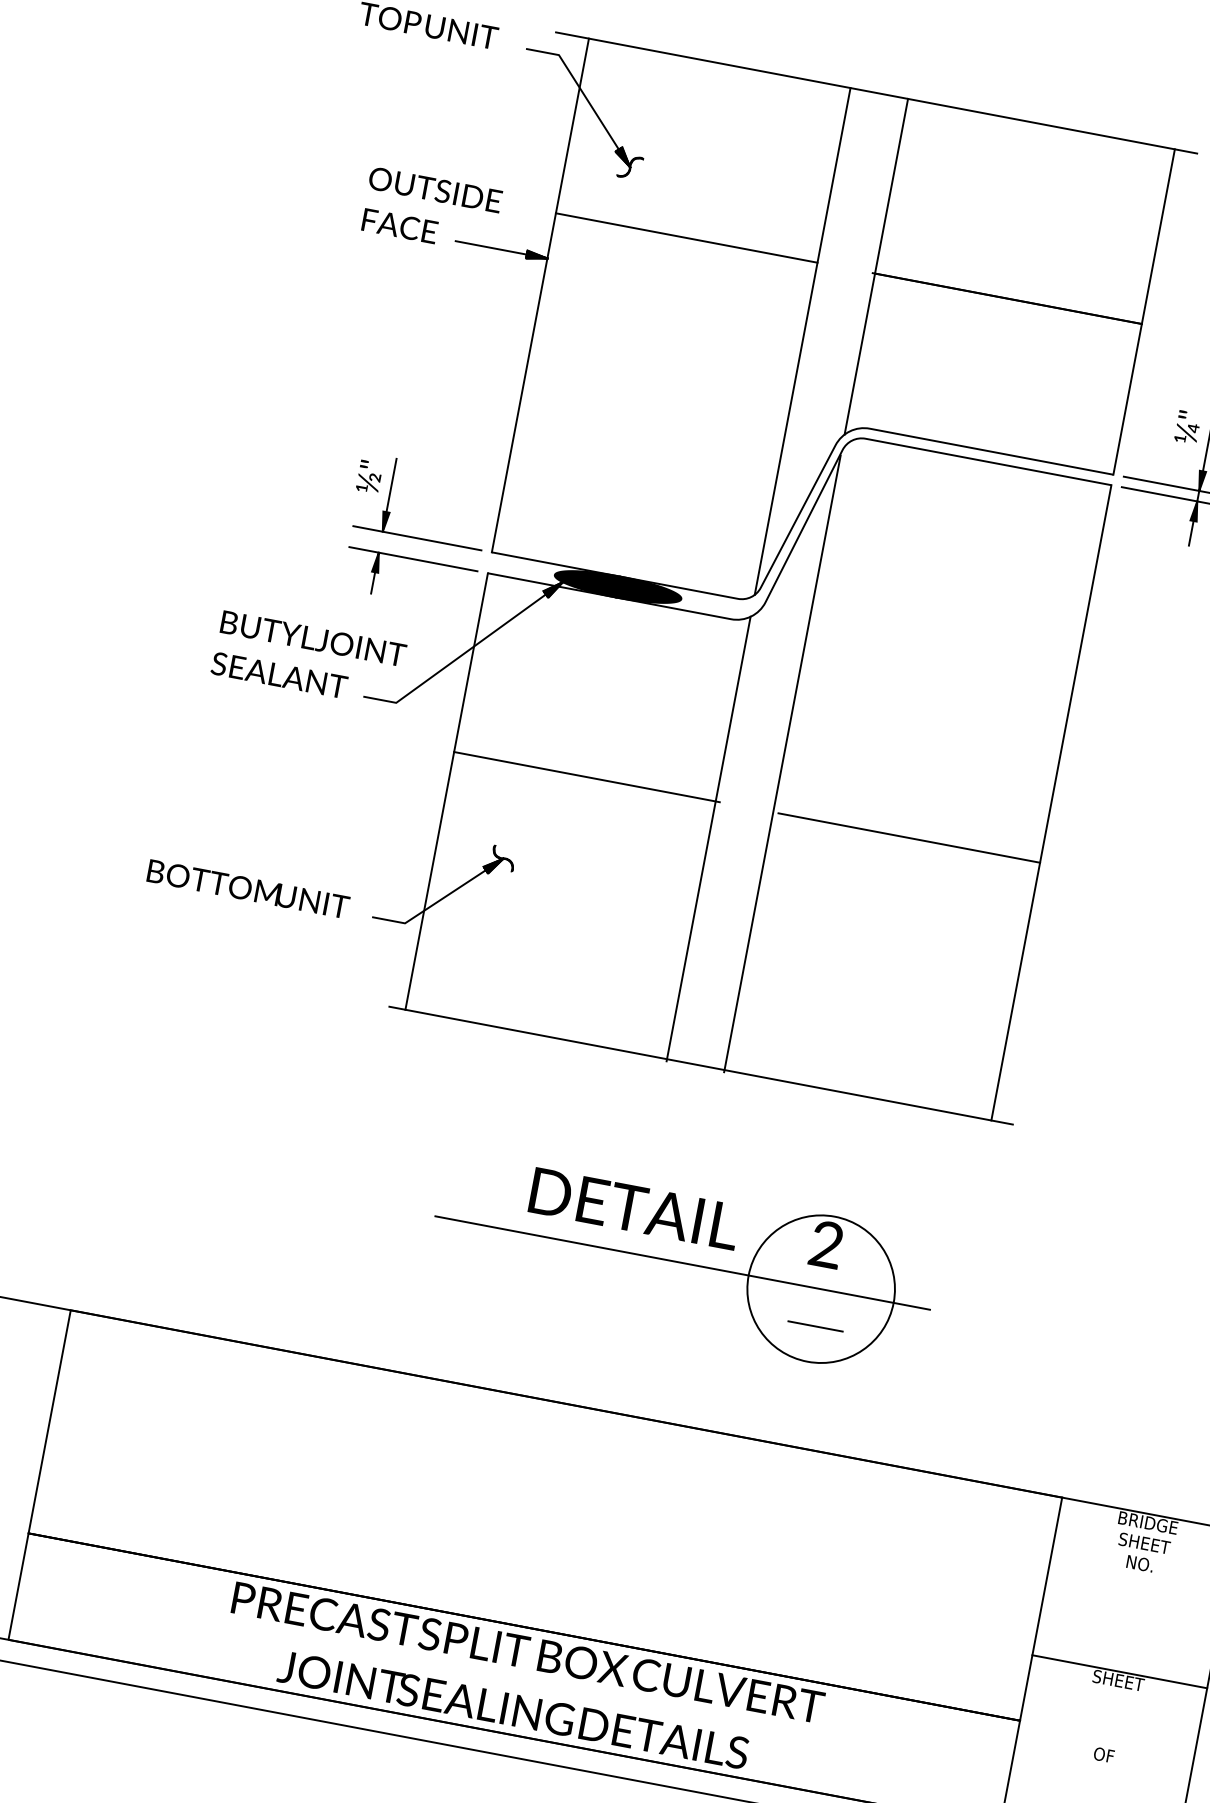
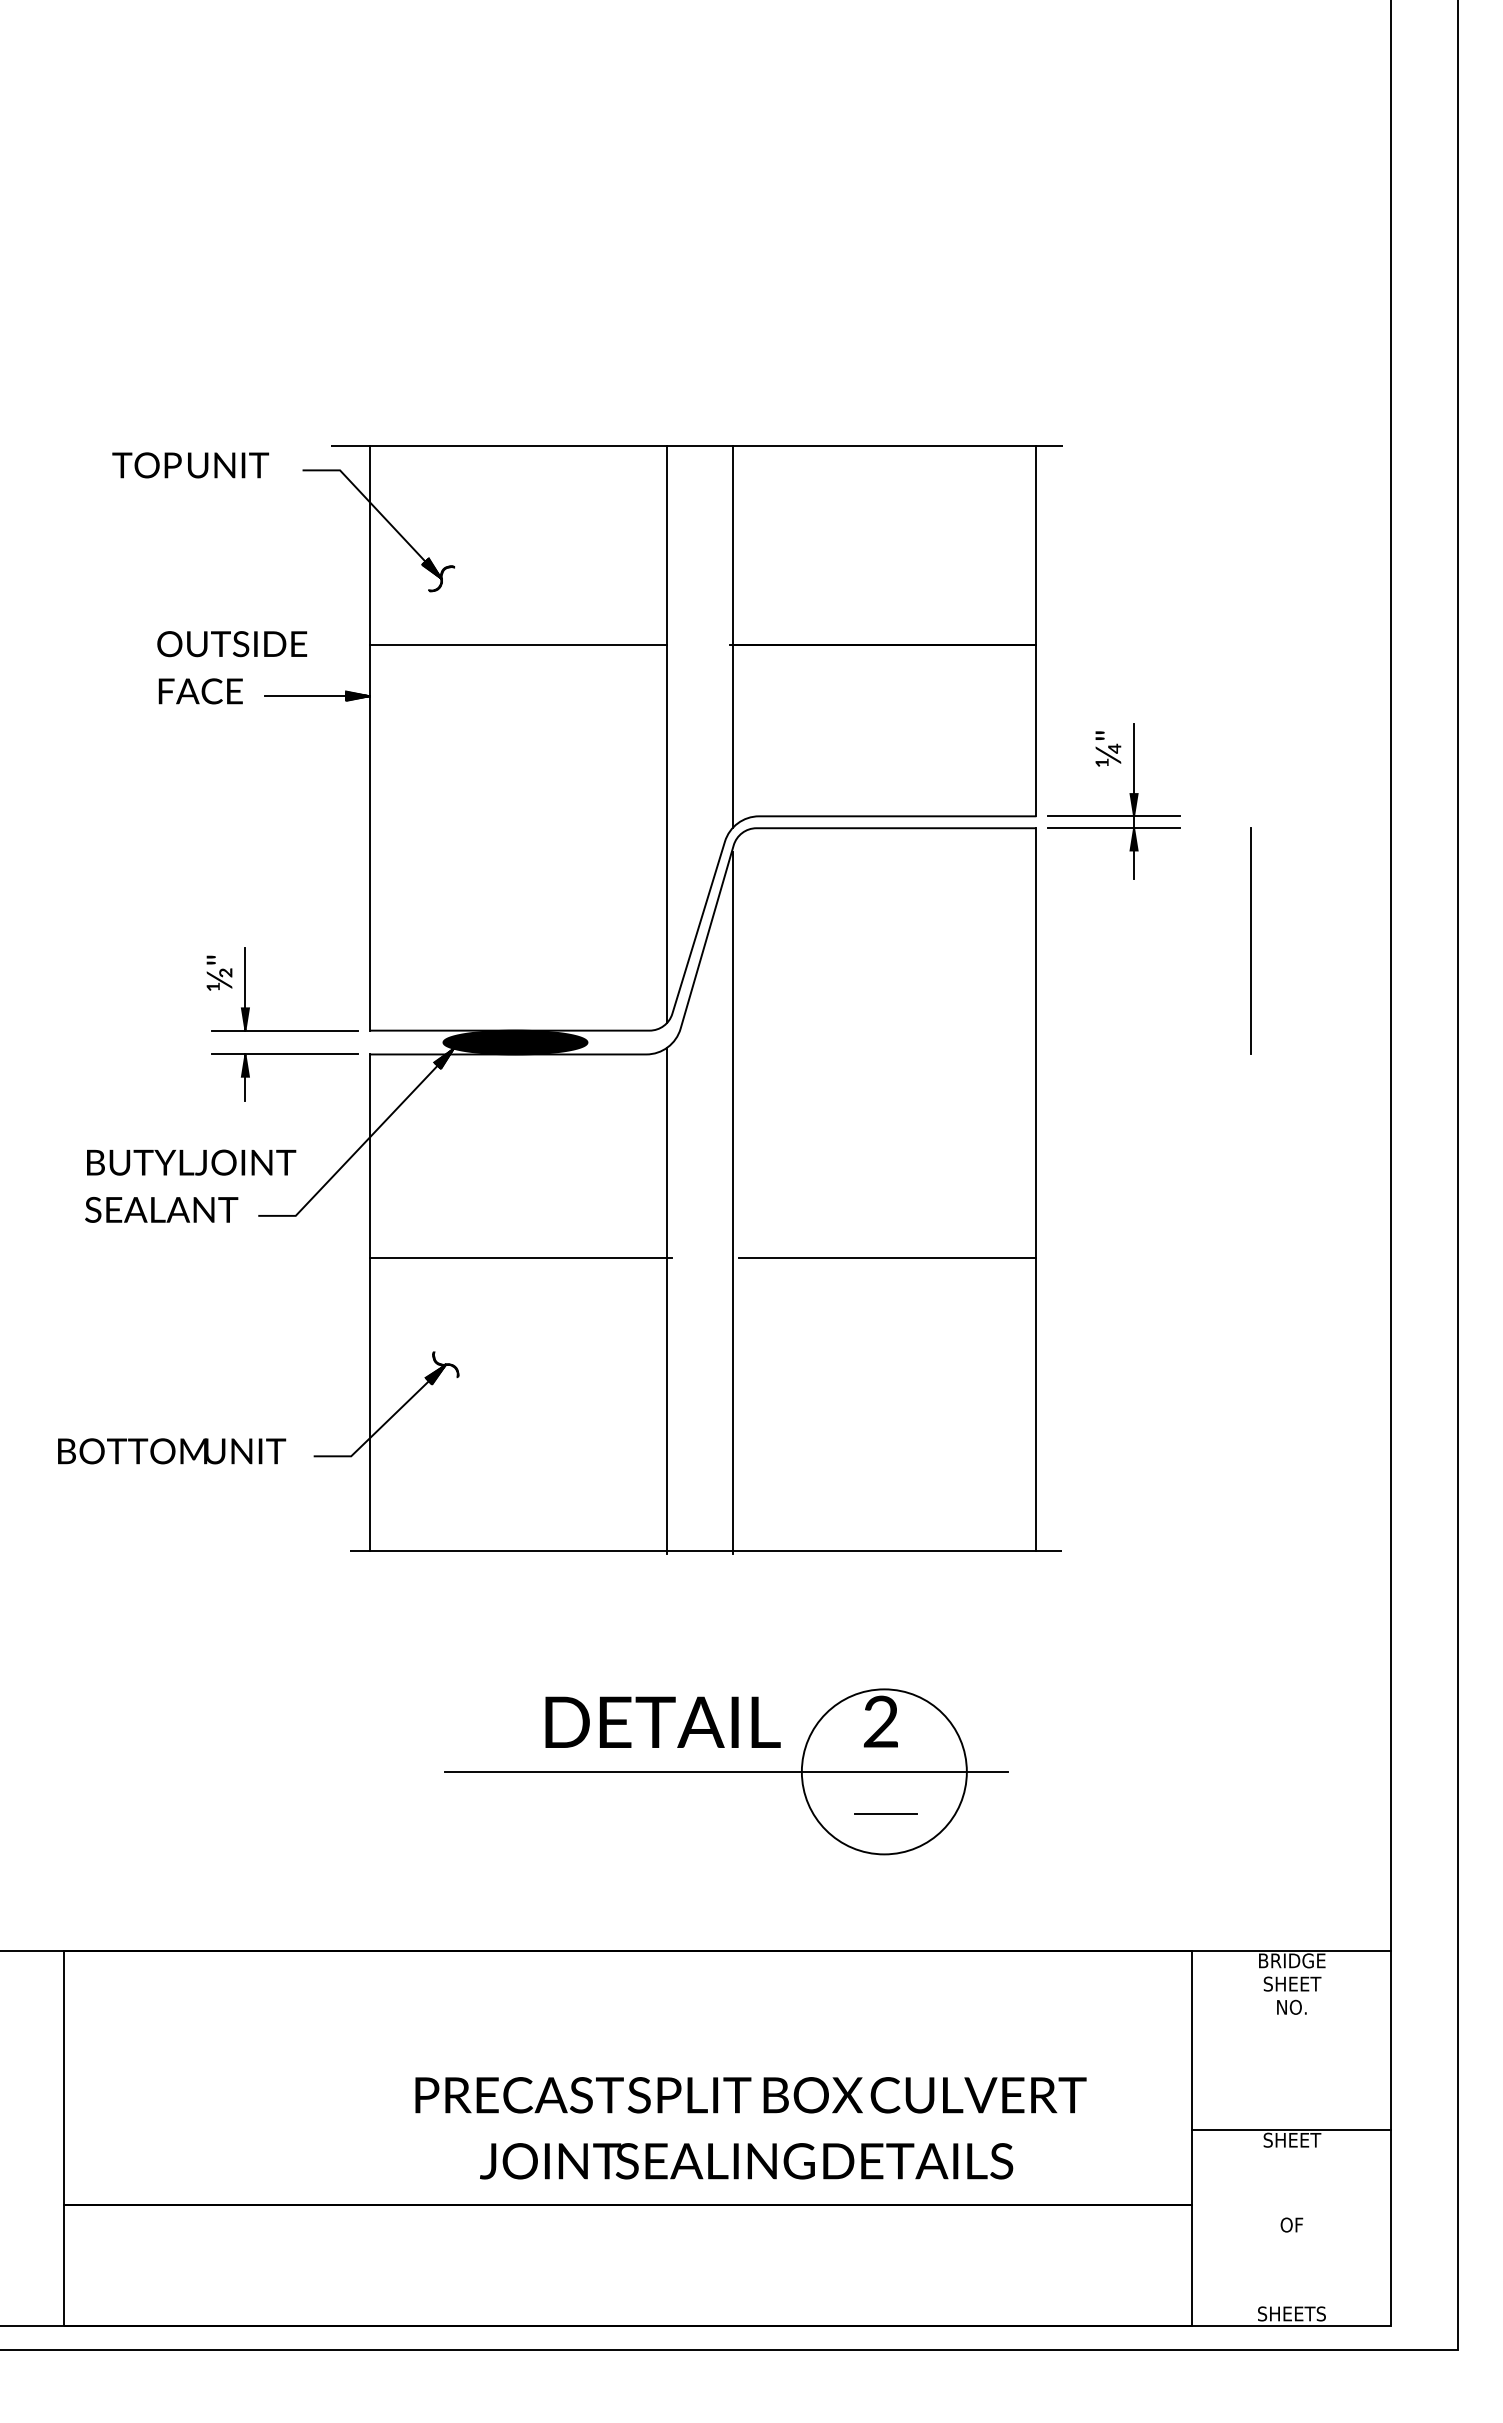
text: (522, 1681) -> (750, 2128), moved

